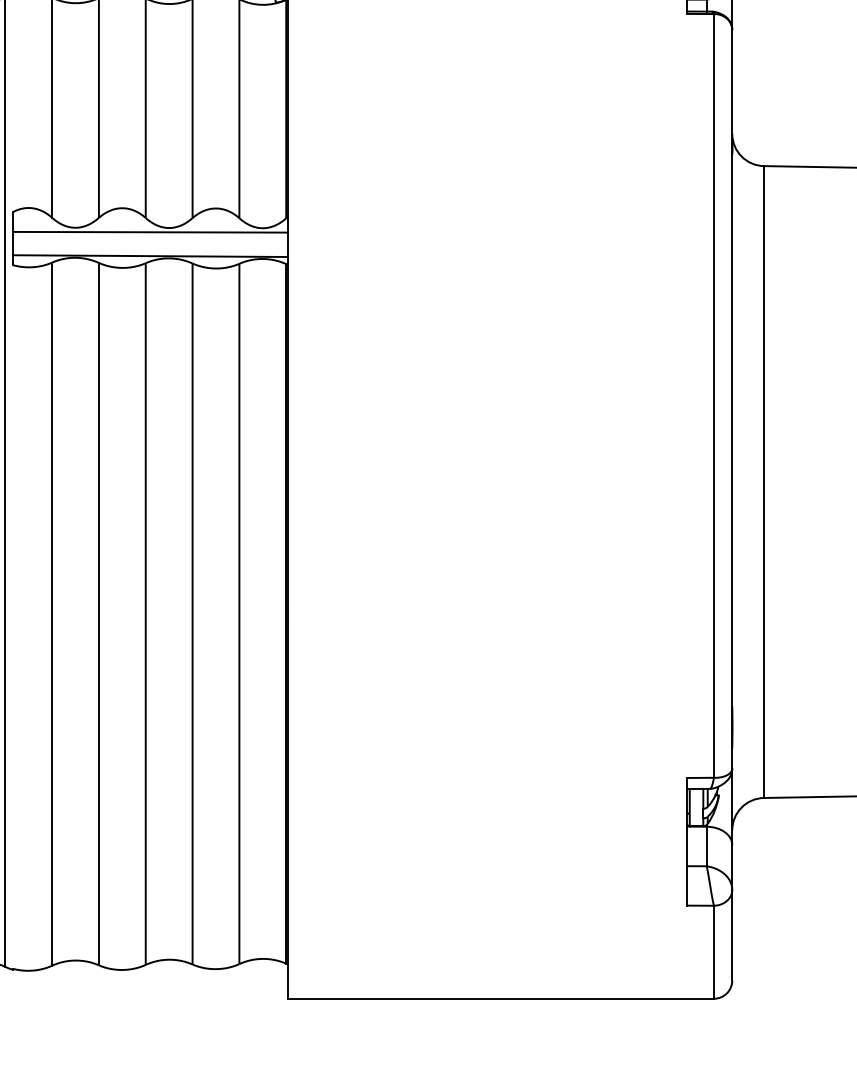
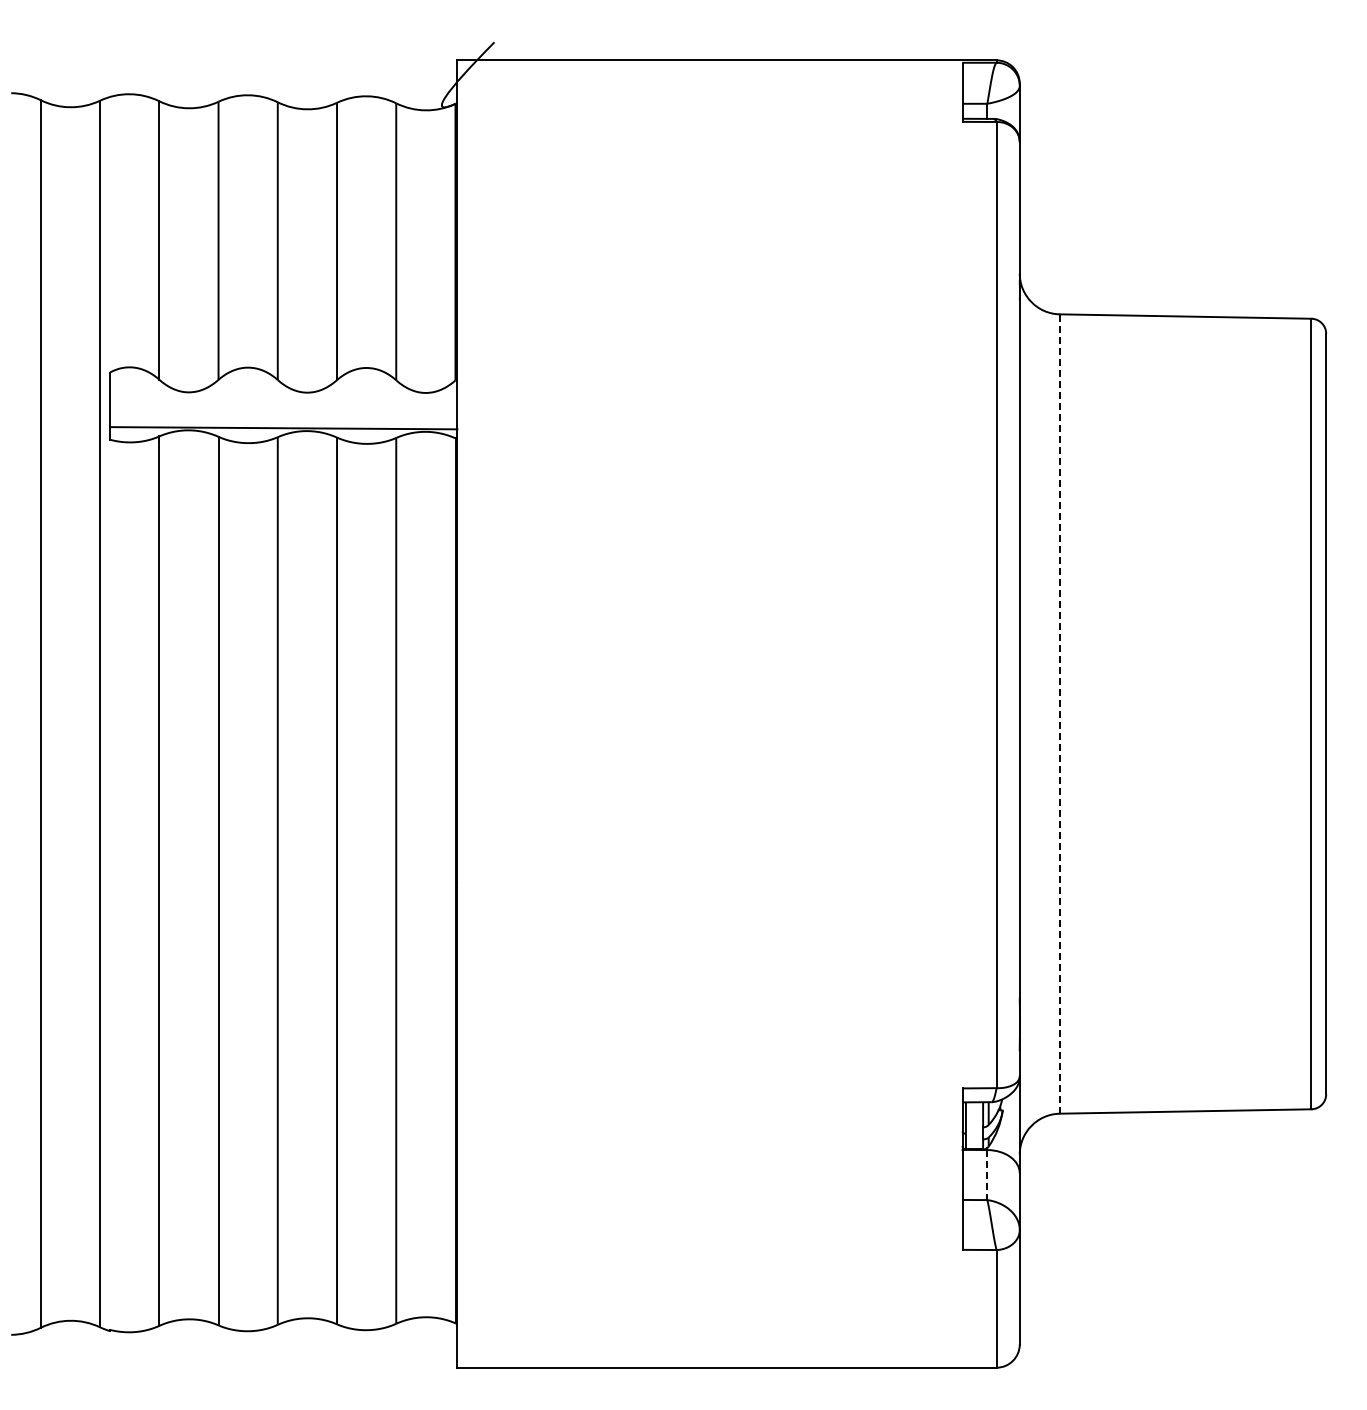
line: (150, 231) -> (283, 397), removed
line: (763, 482) -> (1059, 714), solid -> dashed
line: (706, 846) -> (987, 1175), solid -> dashed

